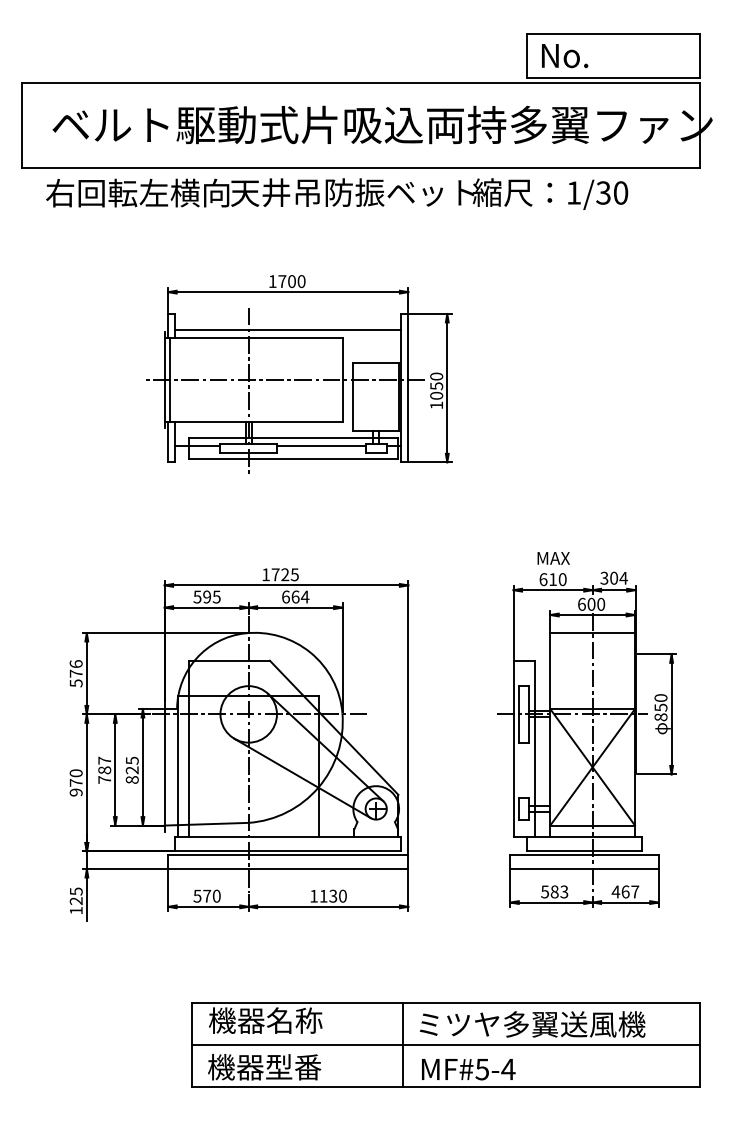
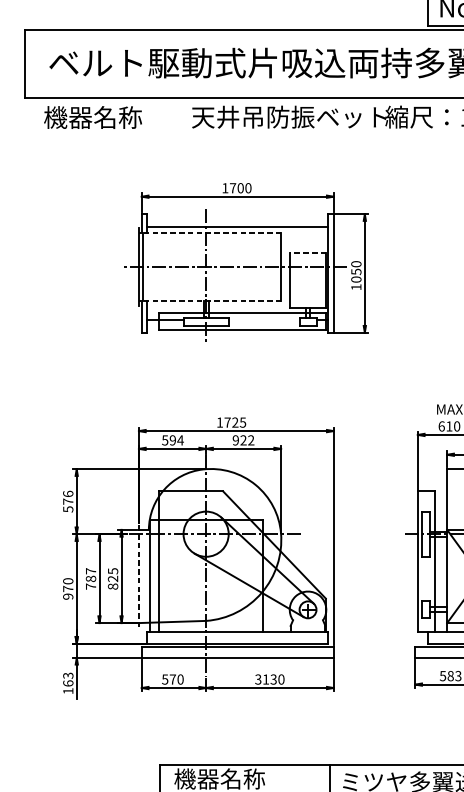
text: (137, 192) -> (117, 117), 右回転左横向 -> 機器名称
line: (253, 337) -> (209, 232), solid -> dashed
line: (376, 362) -> (308, 252), solid -> dashed
line: (253, 422) -> (209, 300), solid -> dashed
line: (320, 446) -> (263, 320), removed
text: (216, 596) -> (180, 439), 595 -> 594
text: (295, 596) -> (243, 439), 664 -> 922
line: (164, 767) -> (138, 576), solid -> dashed
text: (313, 895) -> (257, 678), 1130 -> 3130
text: (75, 896) -> (67, 679), 125 -> 163

